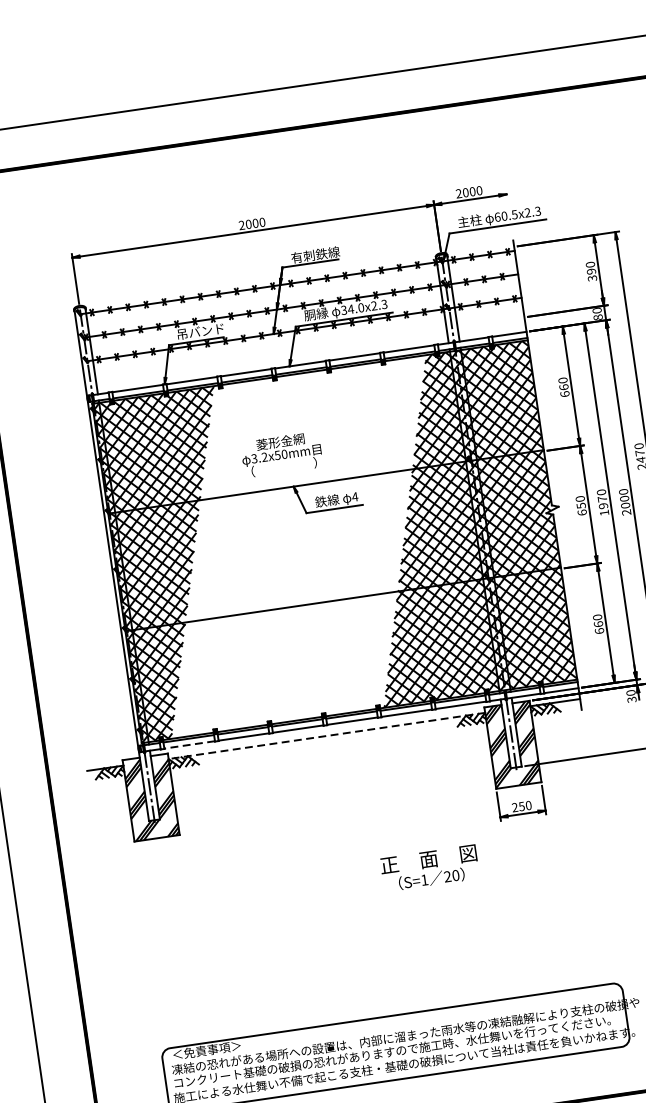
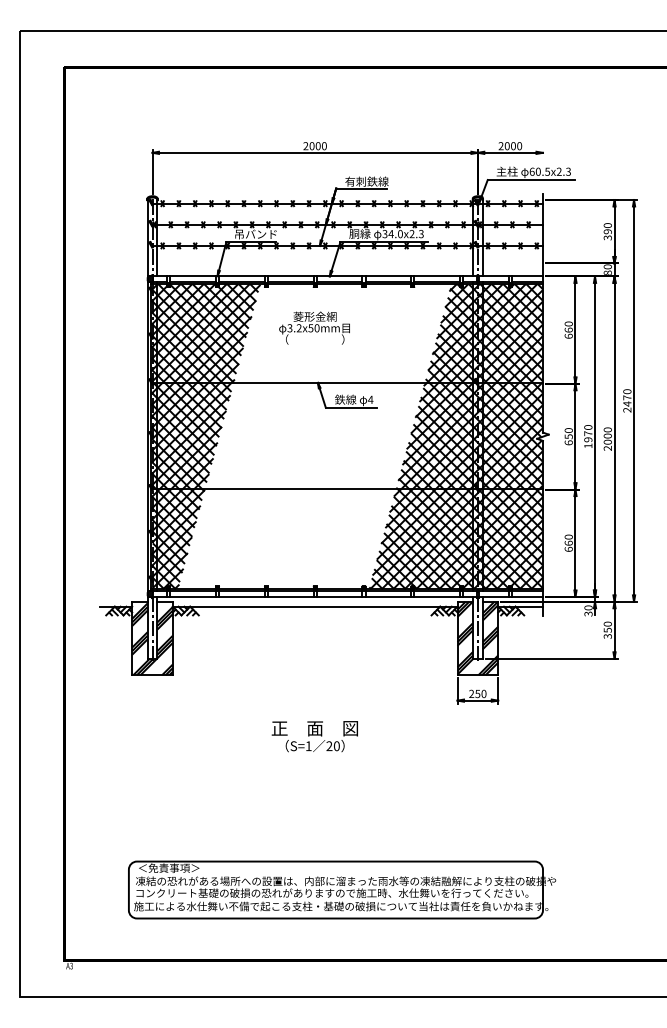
text: (281, 453) -> (314, 327), moved
line: (326, 735) -> (314, 606), dashed -> solid
line: (189, 744) -> (193, 596), dashed -> solid
text: (429, 868) -> (314, 736), moved

